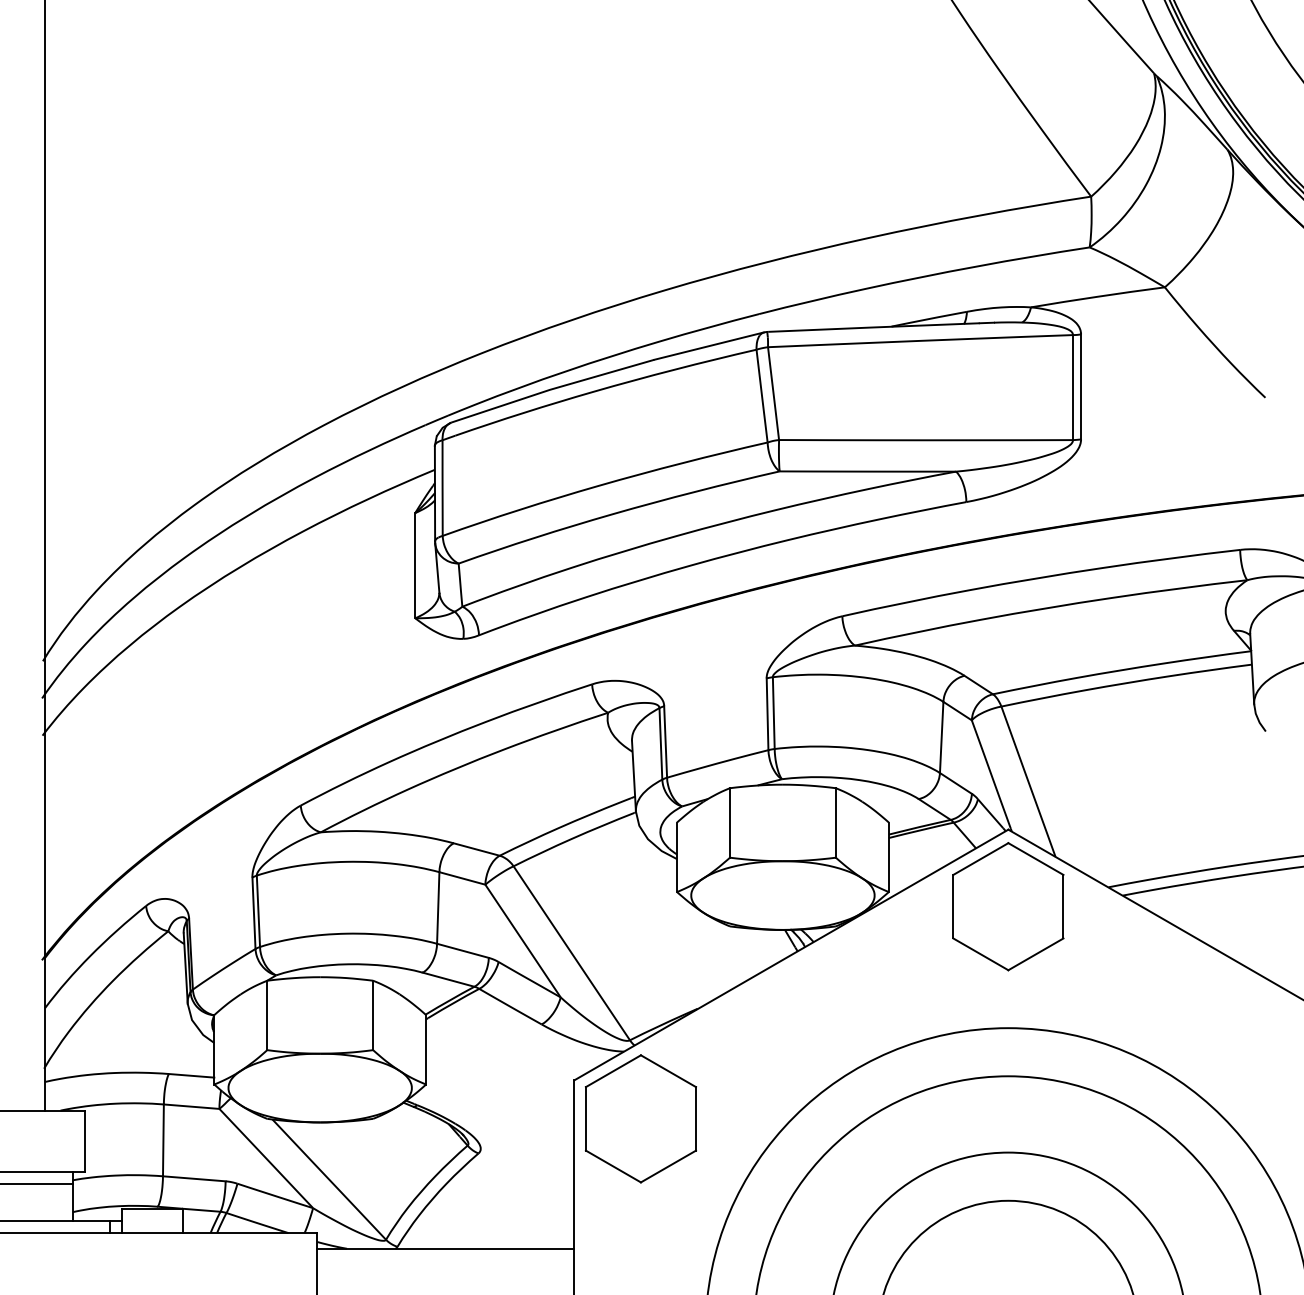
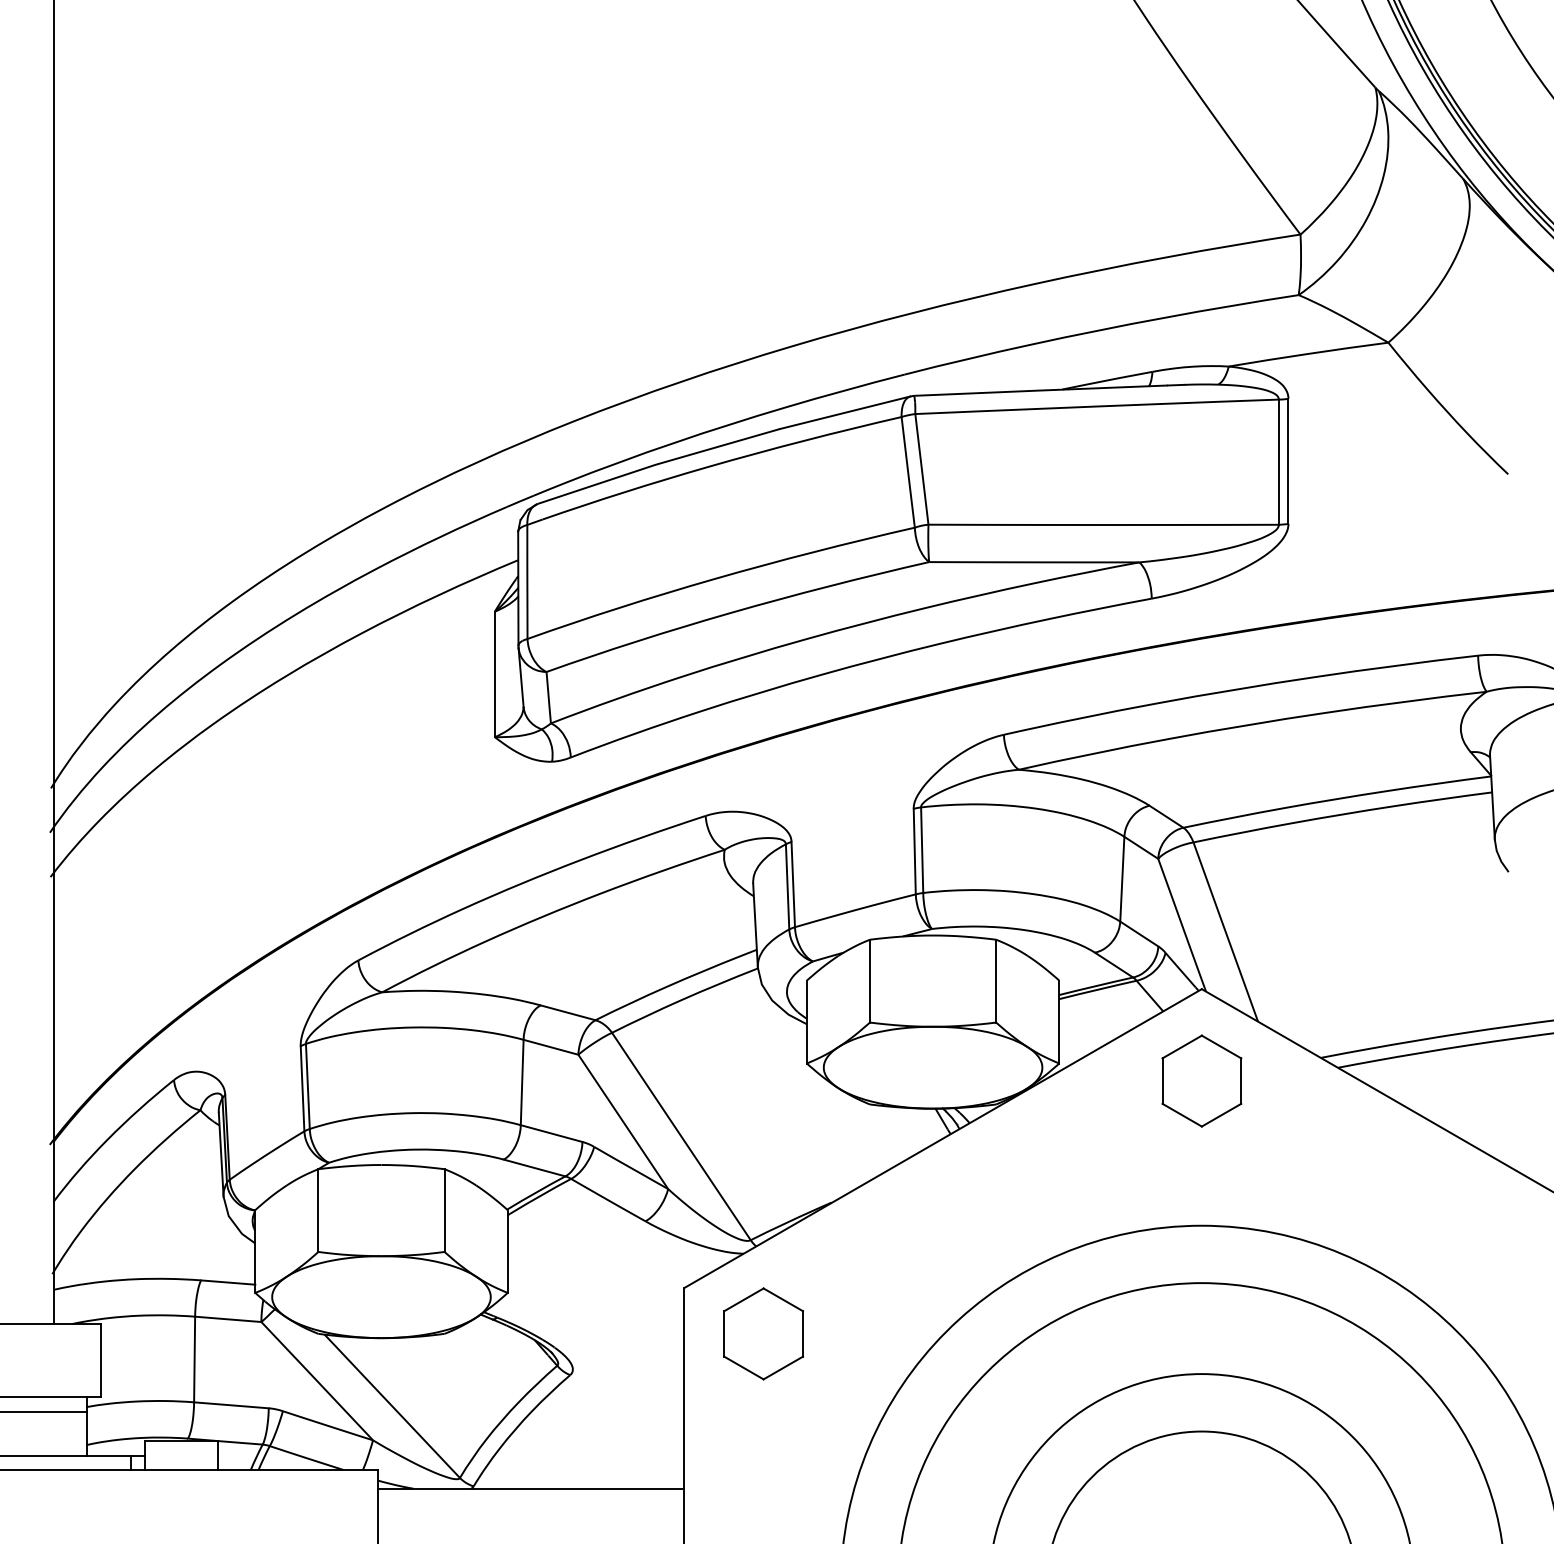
part: (1008, 906) -> (1201, 1080), size x0.6
part: (640, 1118) -> (763, 1333), size x0.6

